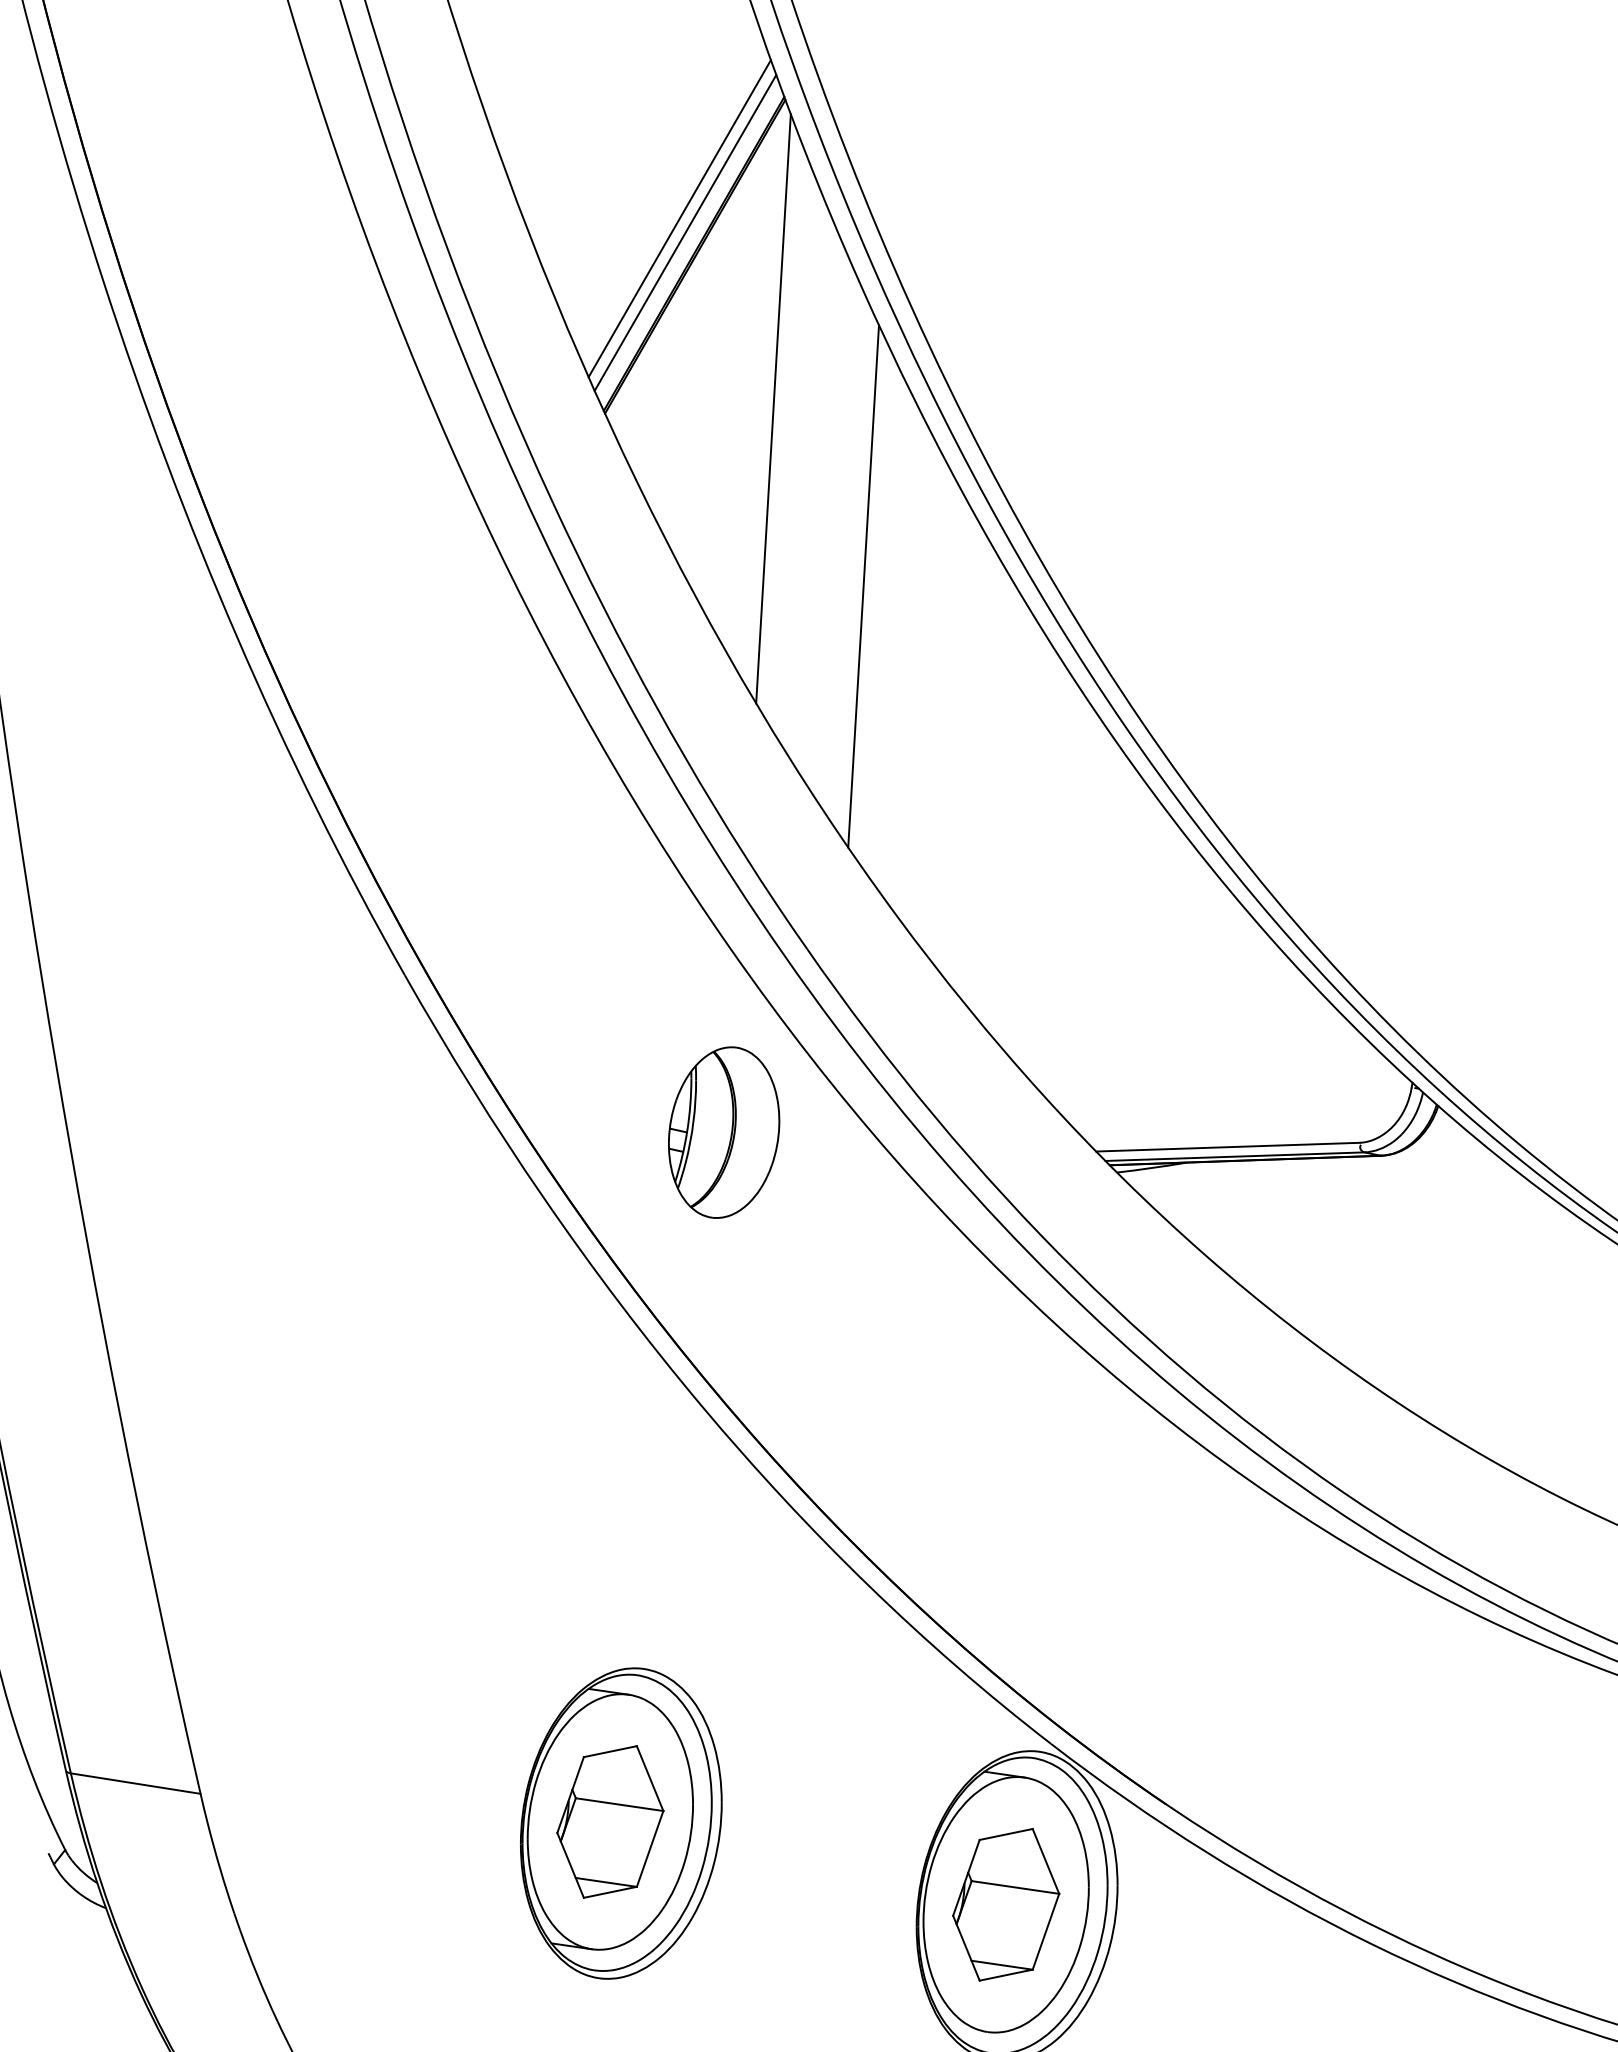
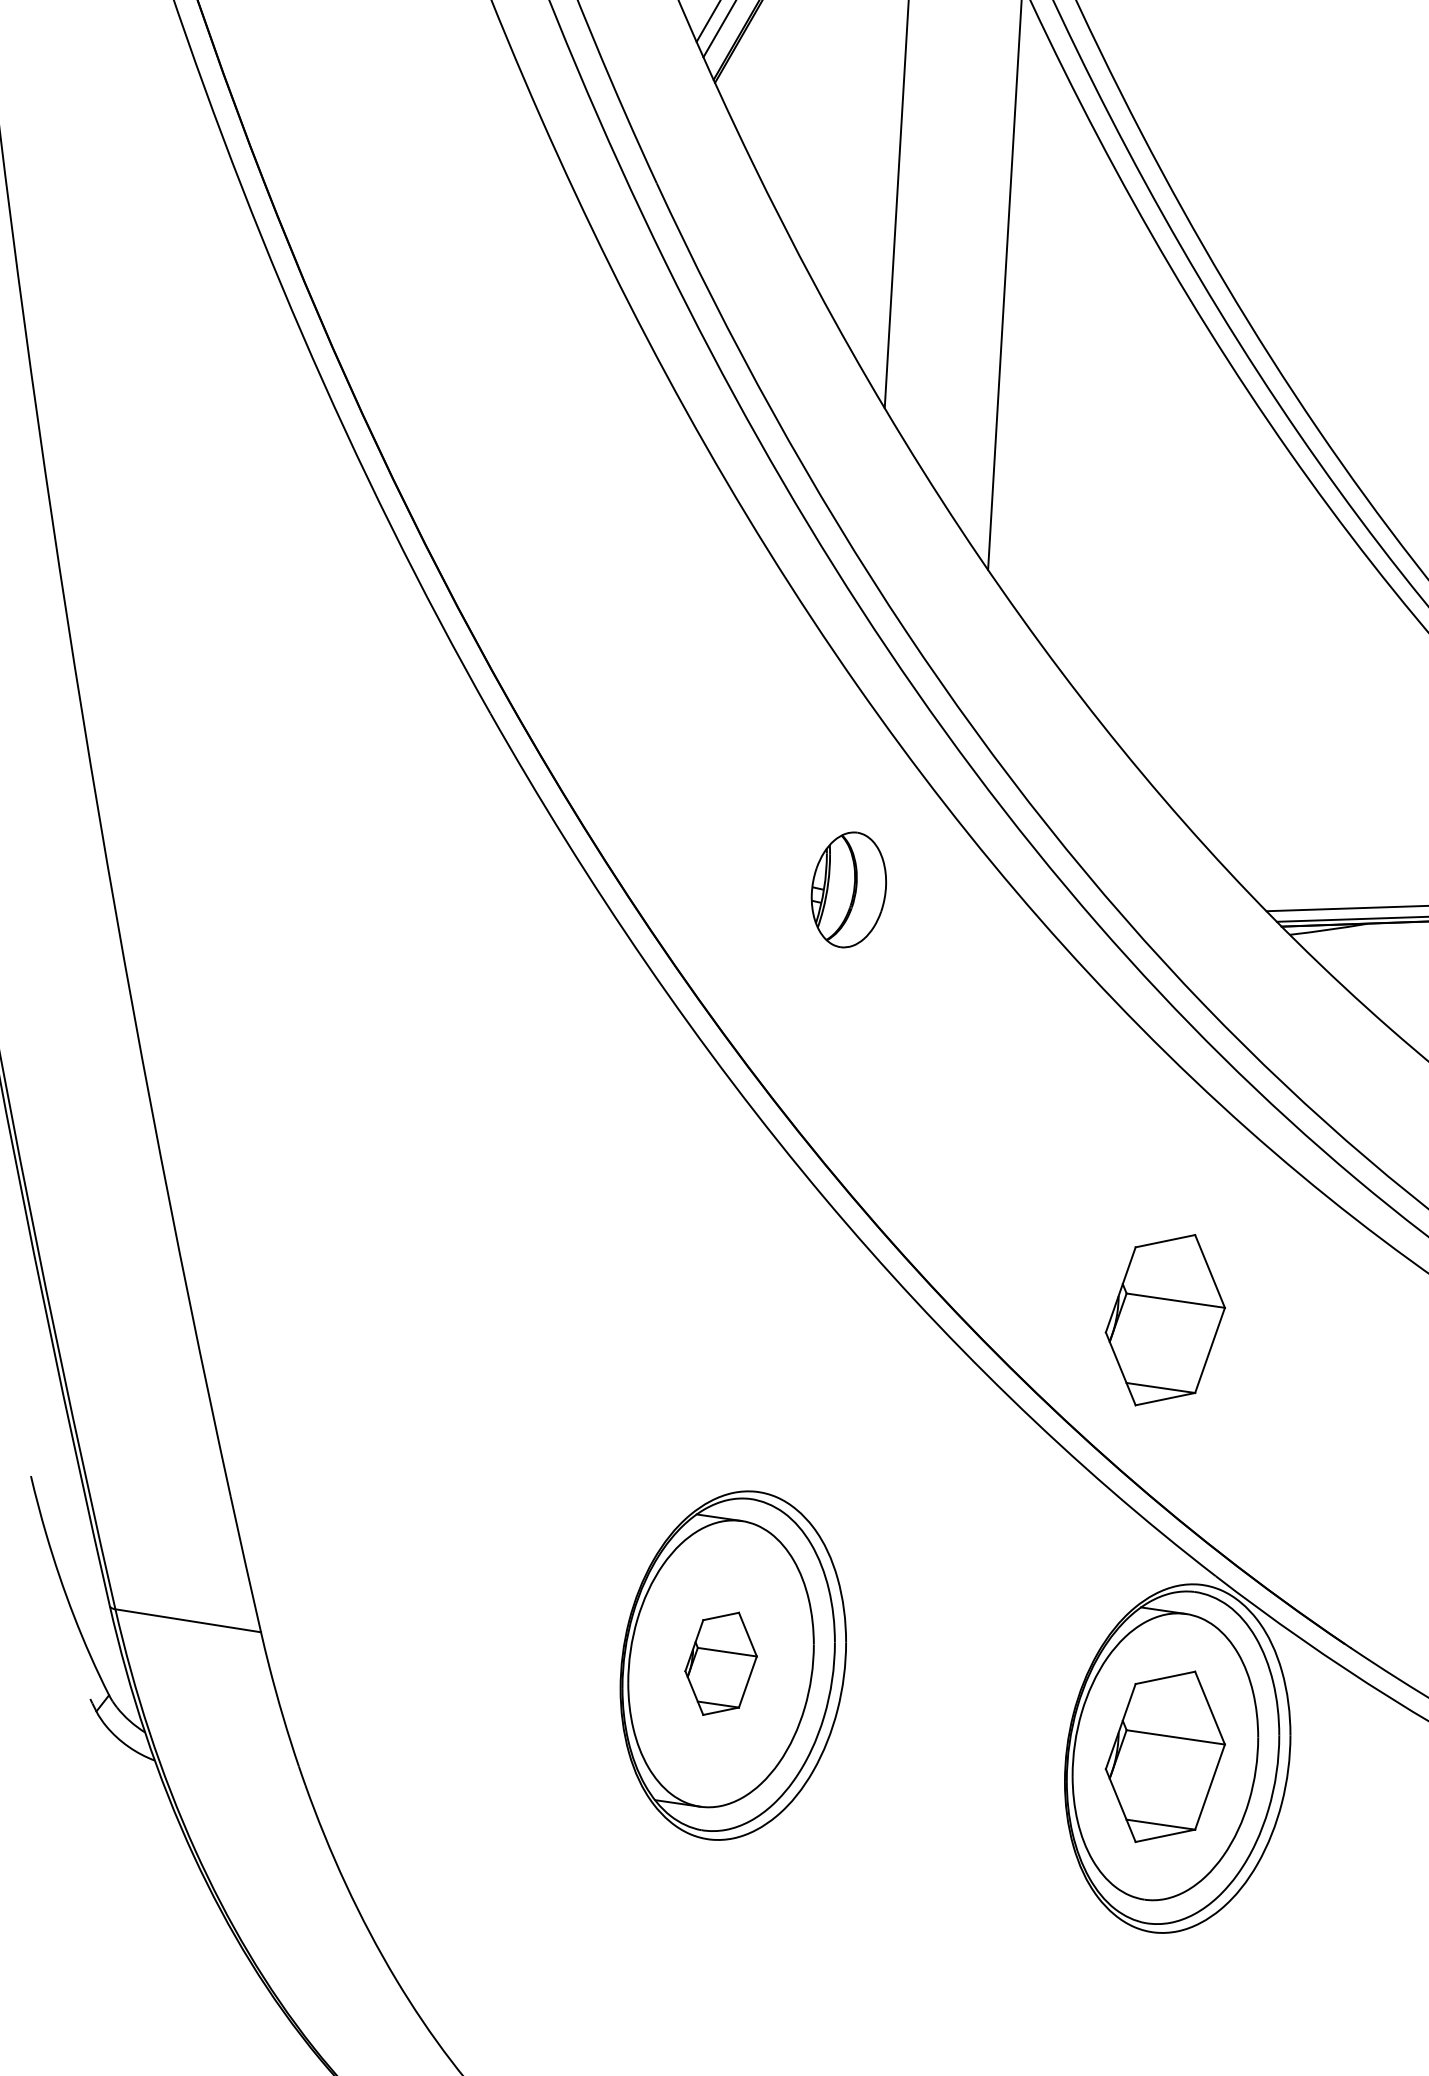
part: (724, 1132) -> (849, 889), size x0.6
part: (1006, 1515) -> (1165, 1319), added
part: (610, 1821) -> (721, 1663), size x0.6

